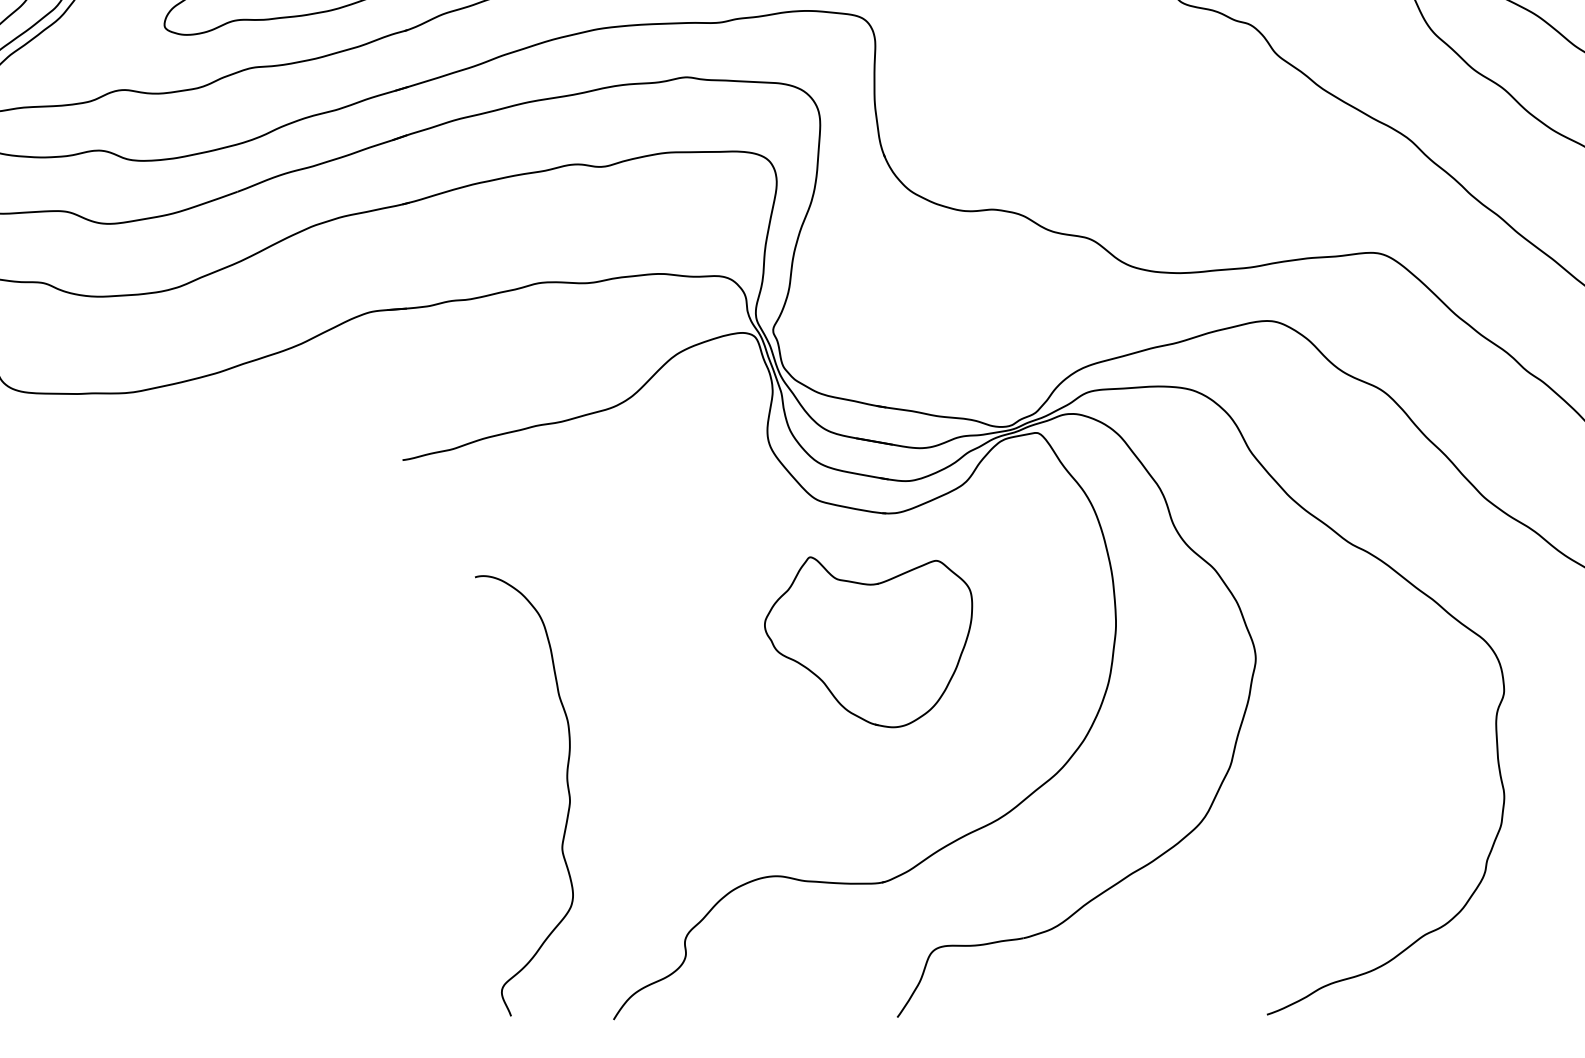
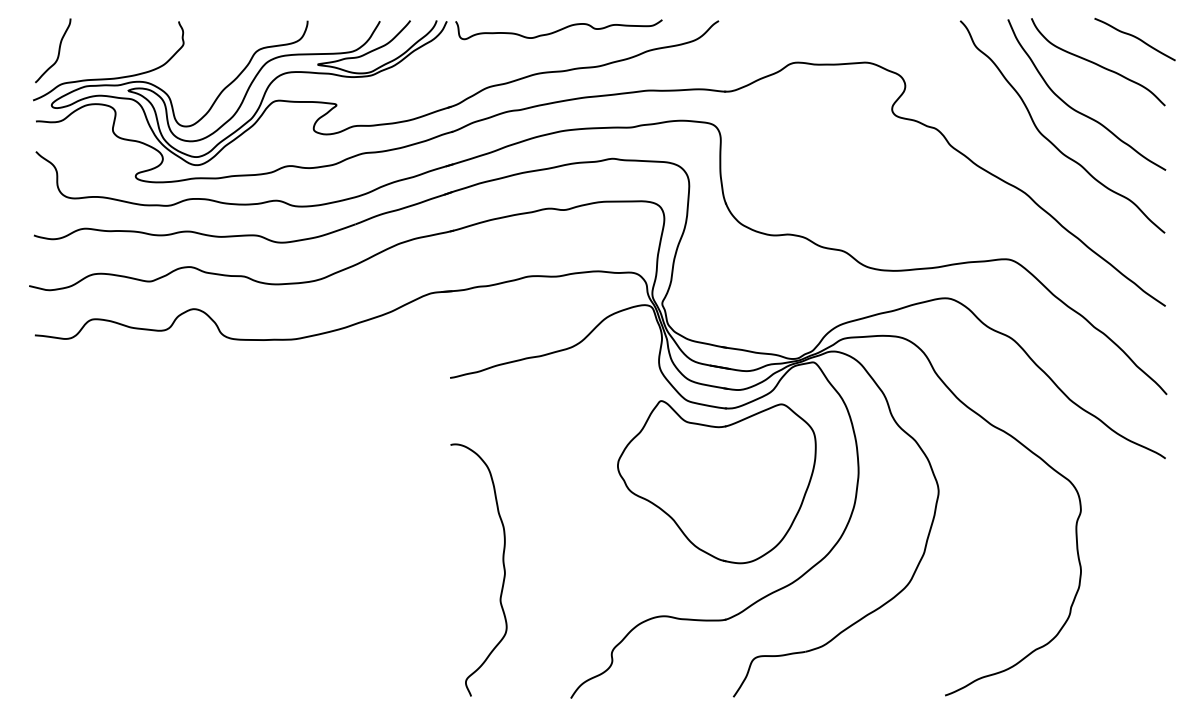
part: (867, 642) -> (716, 482), size x1.67
curve: (565, 785) -> (502, 564), moved

